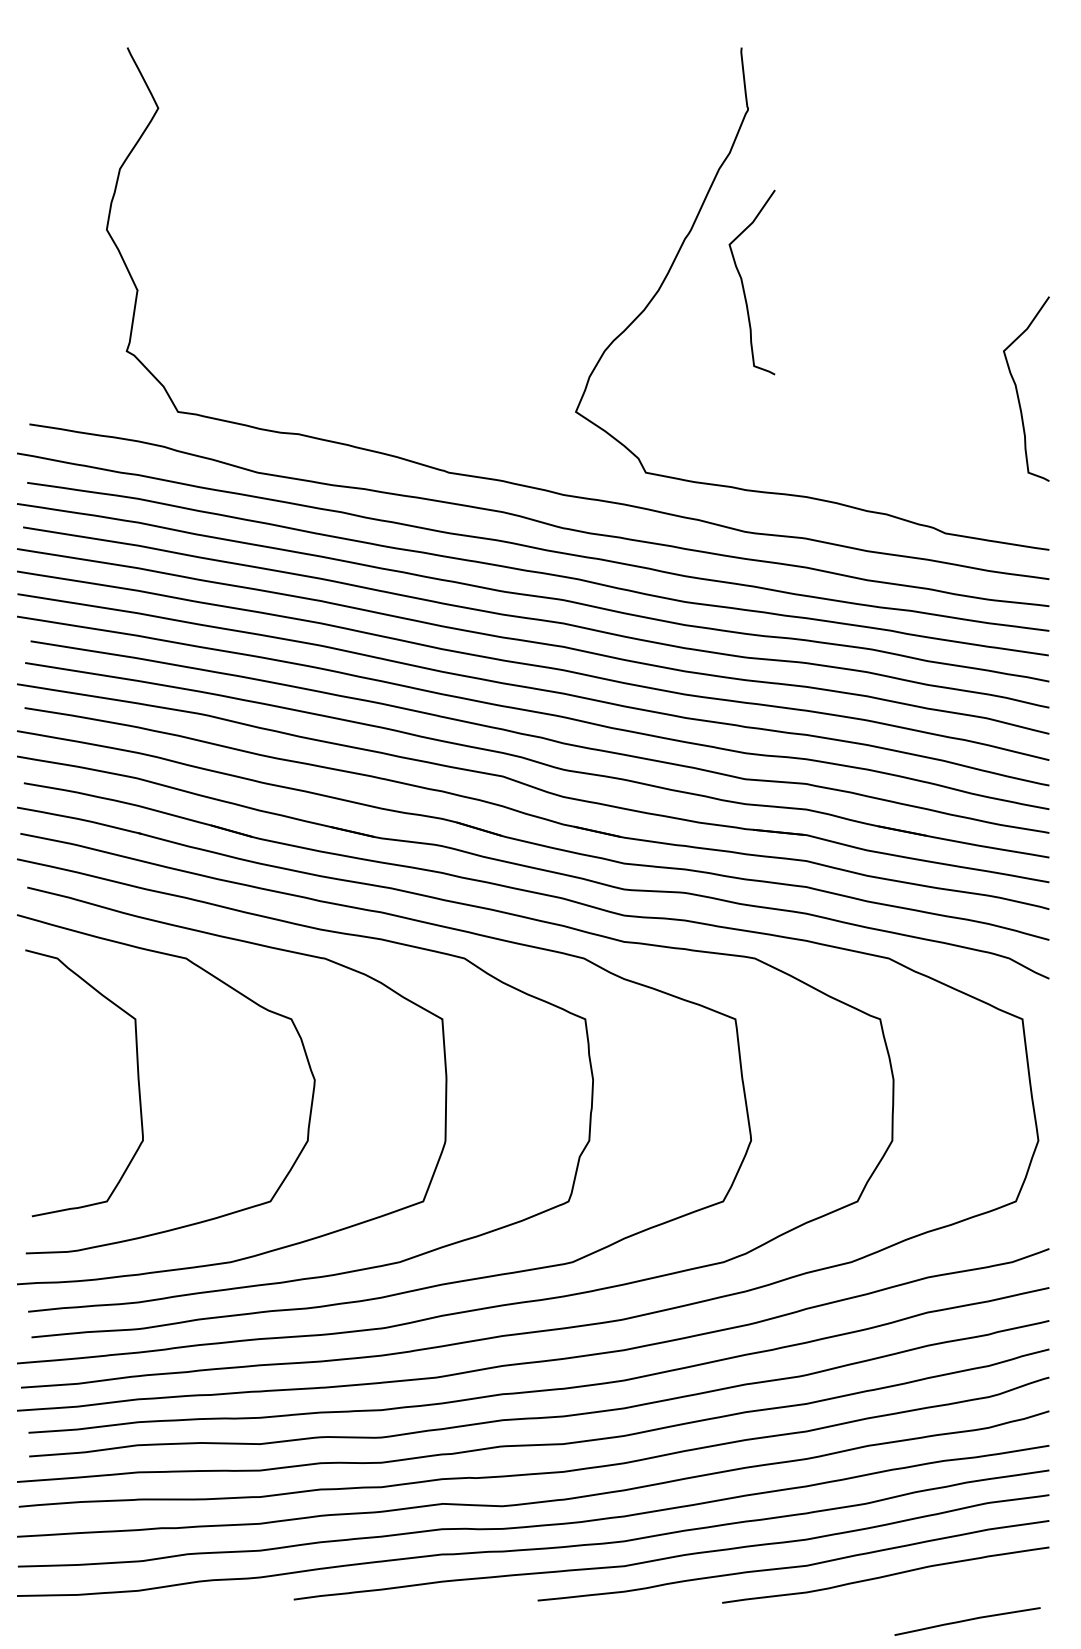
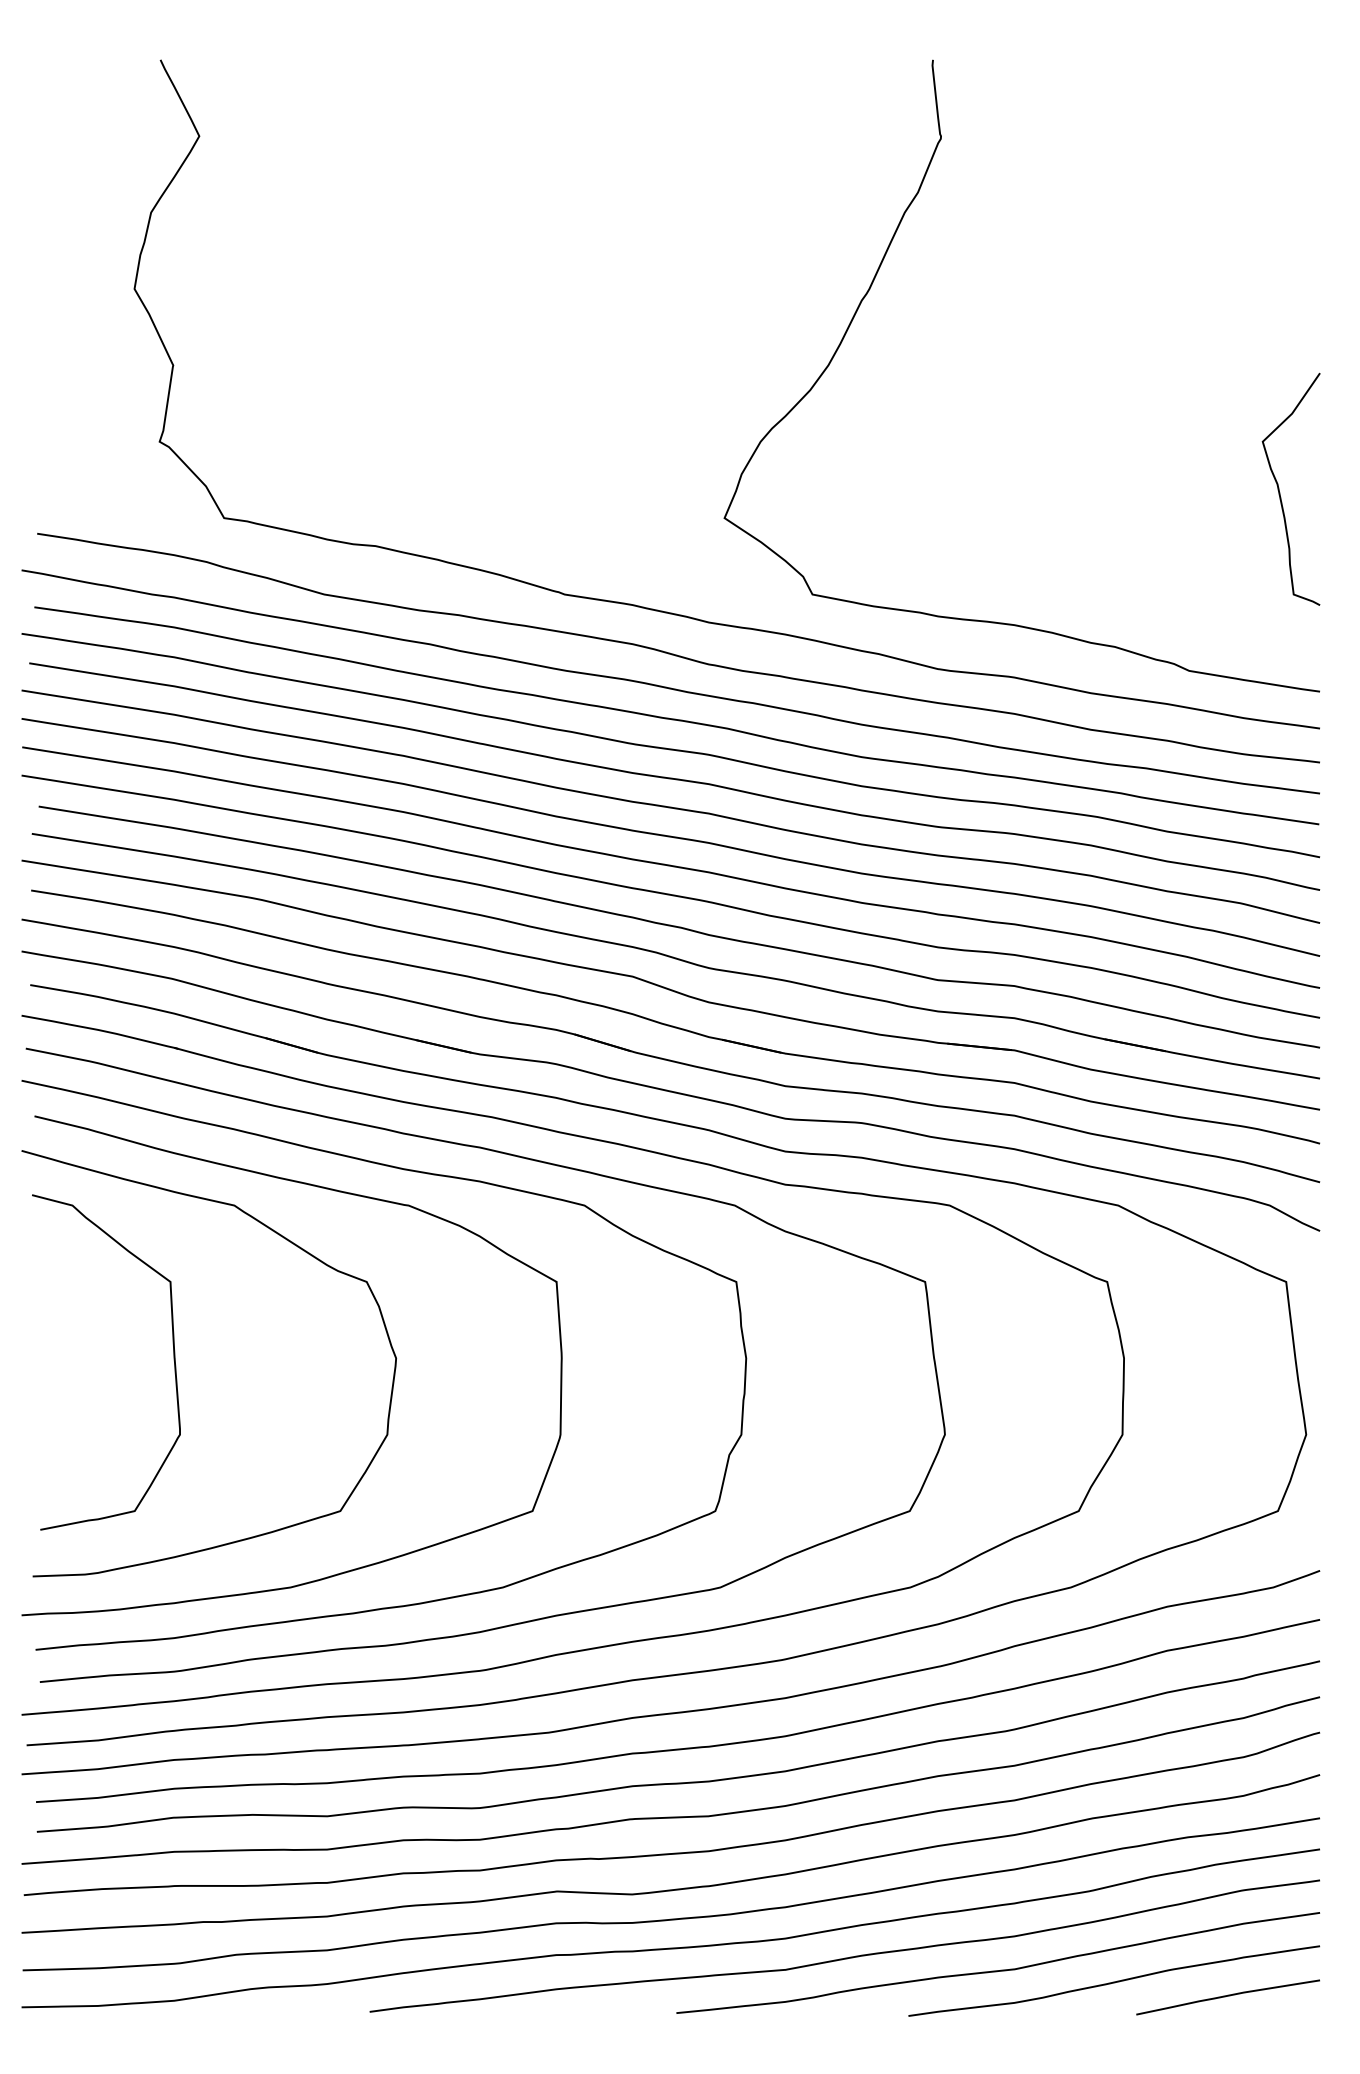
curve: (743, 285) -> (935, 358), removed
curve: (967, 1620) -> (1227, 1996), moved

